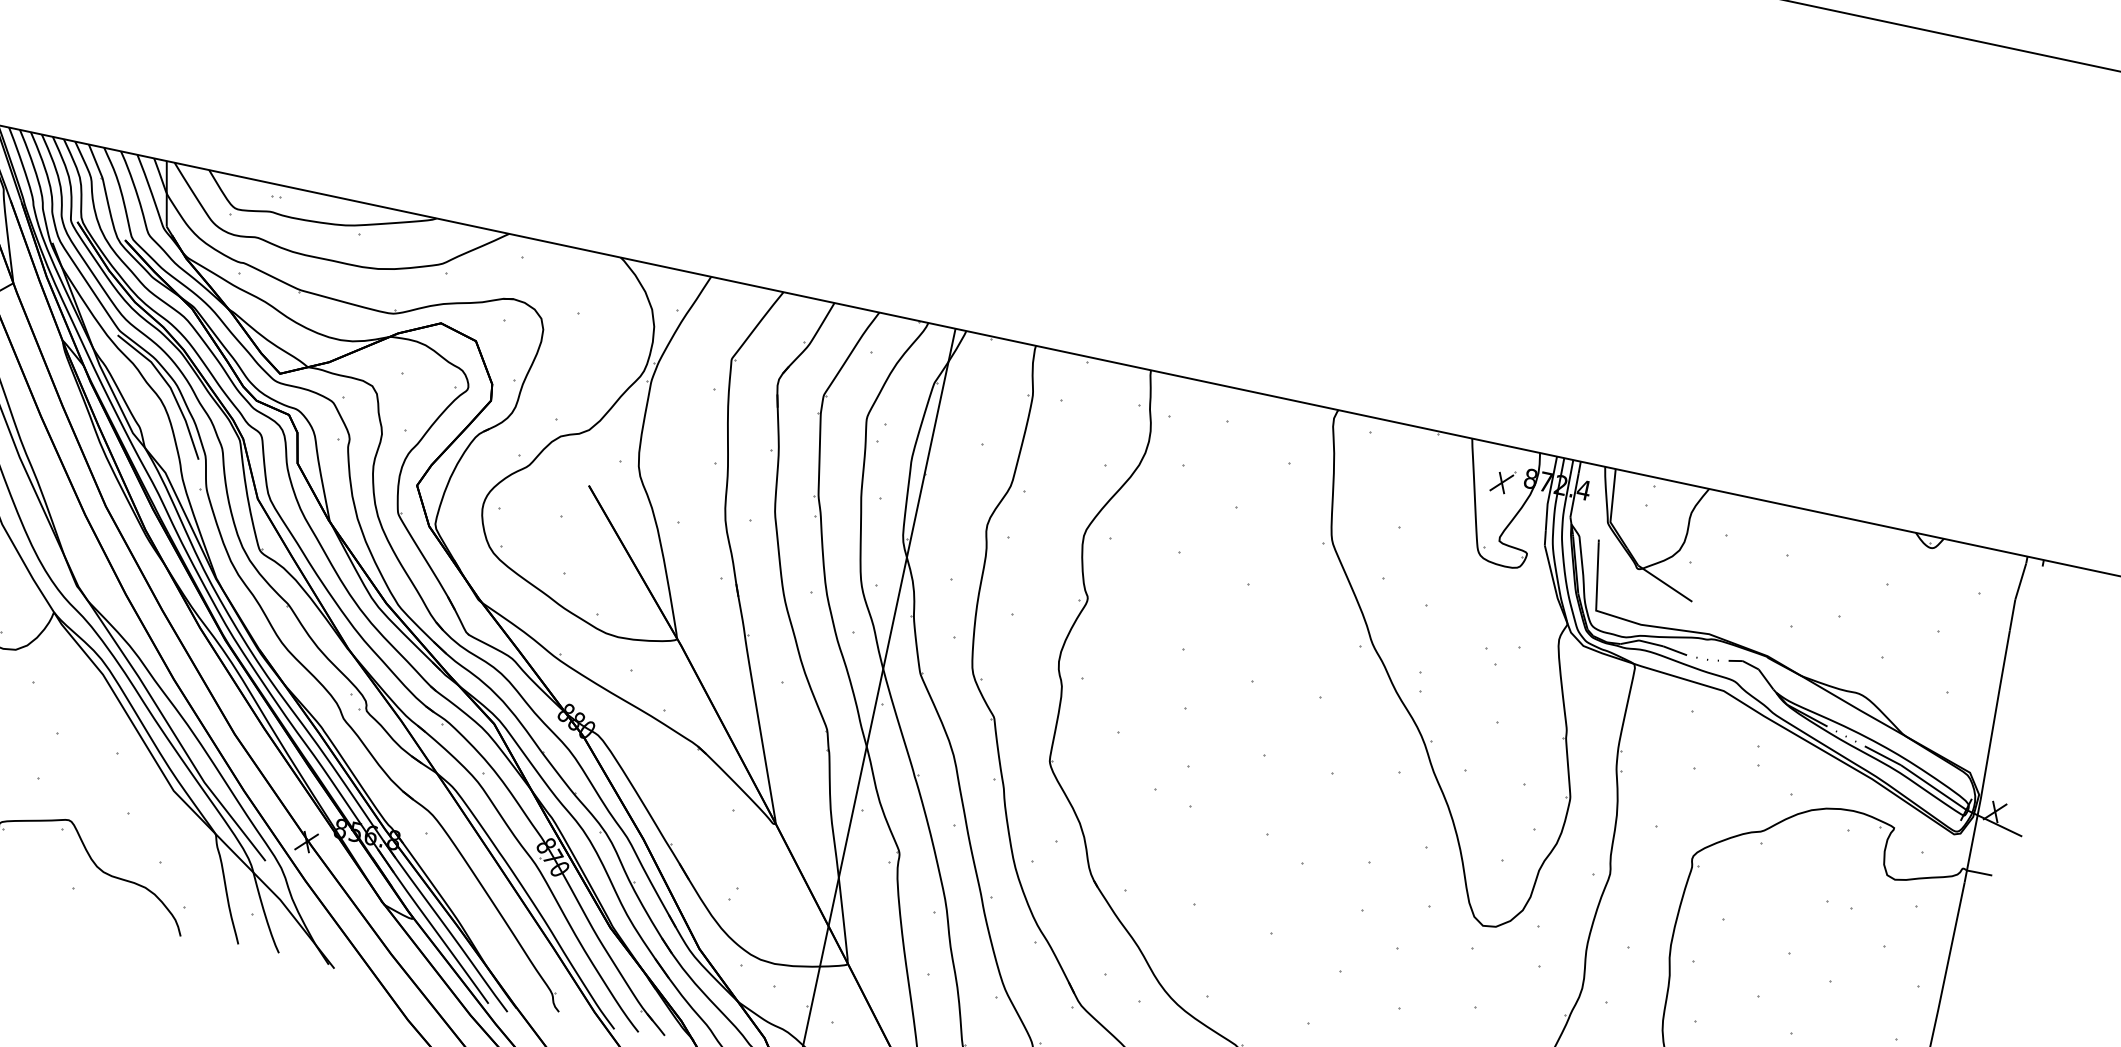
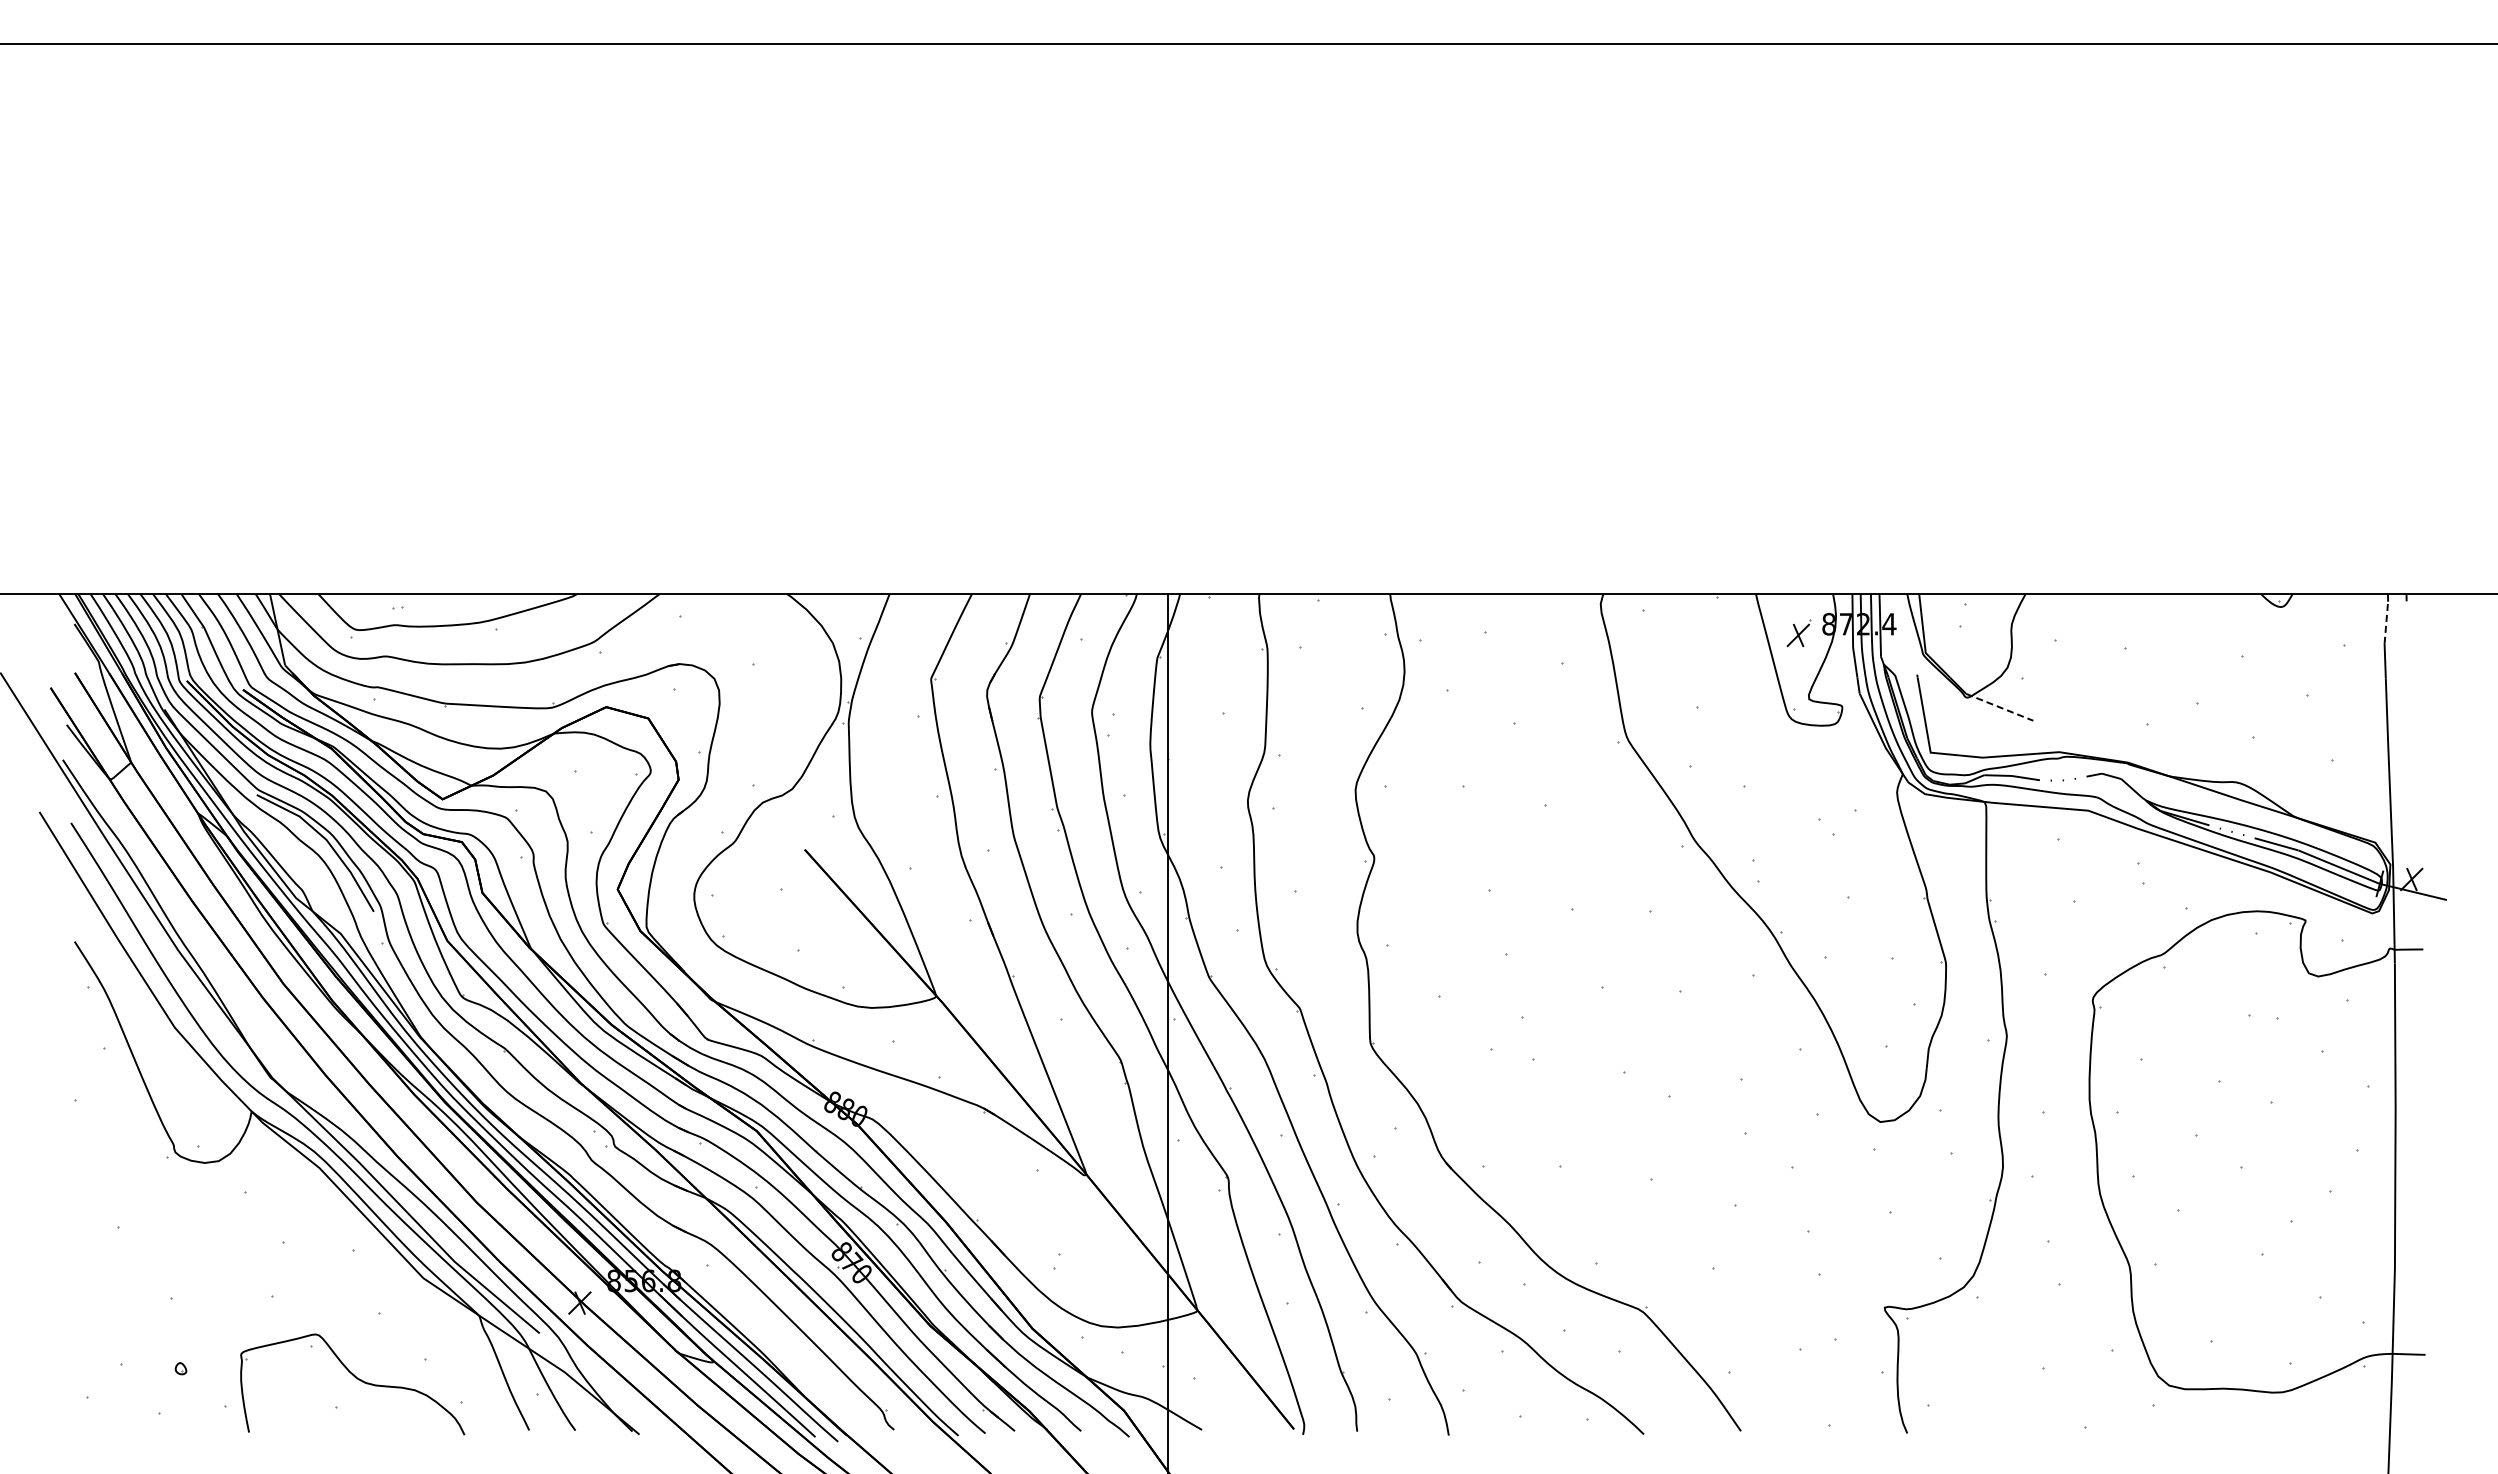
line: (2020, 581) -> (2386, 622), solid -> dashed
line: (1665, 584) -> (2000, 707), solid -> dashed

